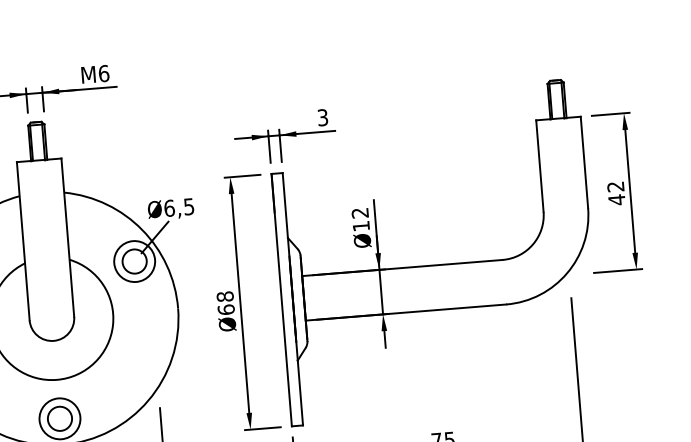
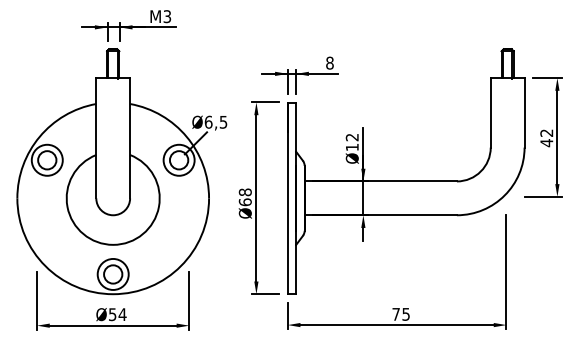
text: (104, 73) -> (167, 16), M6 -> M3
text: (322, 116) -> (329, 62), 3 -> 8

